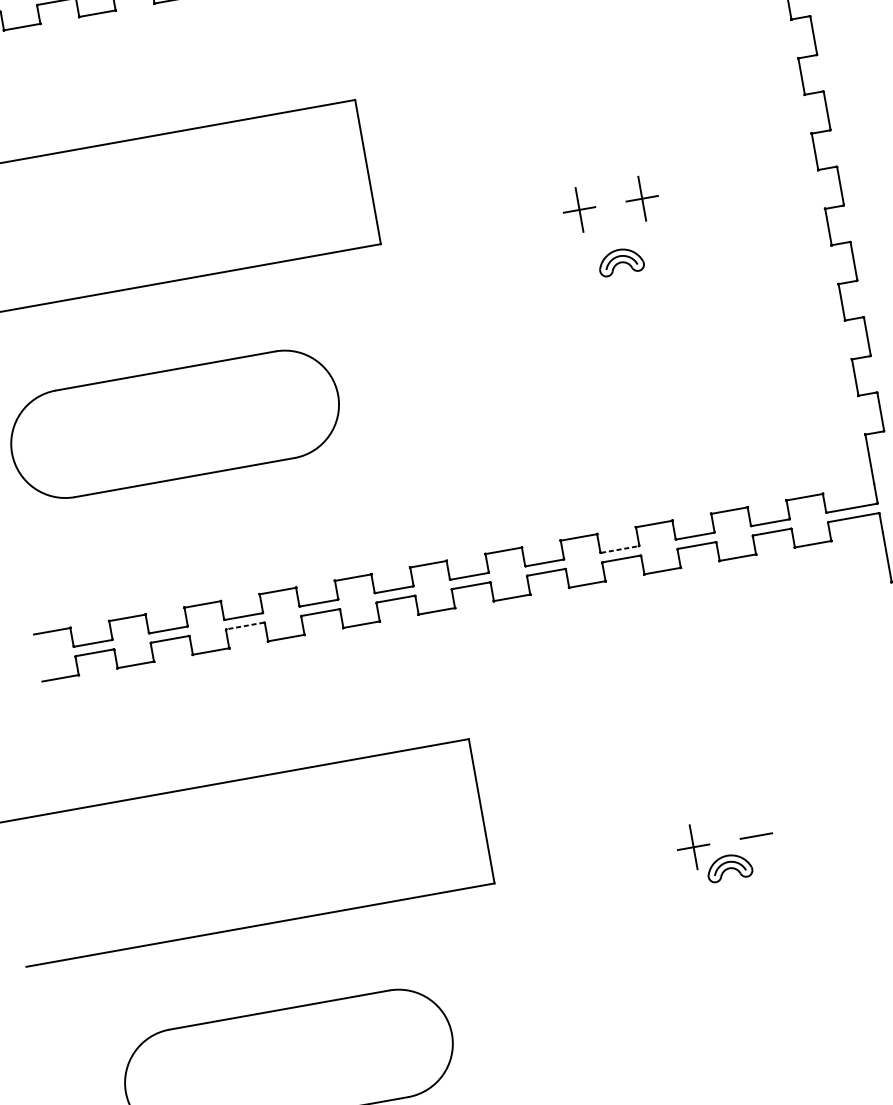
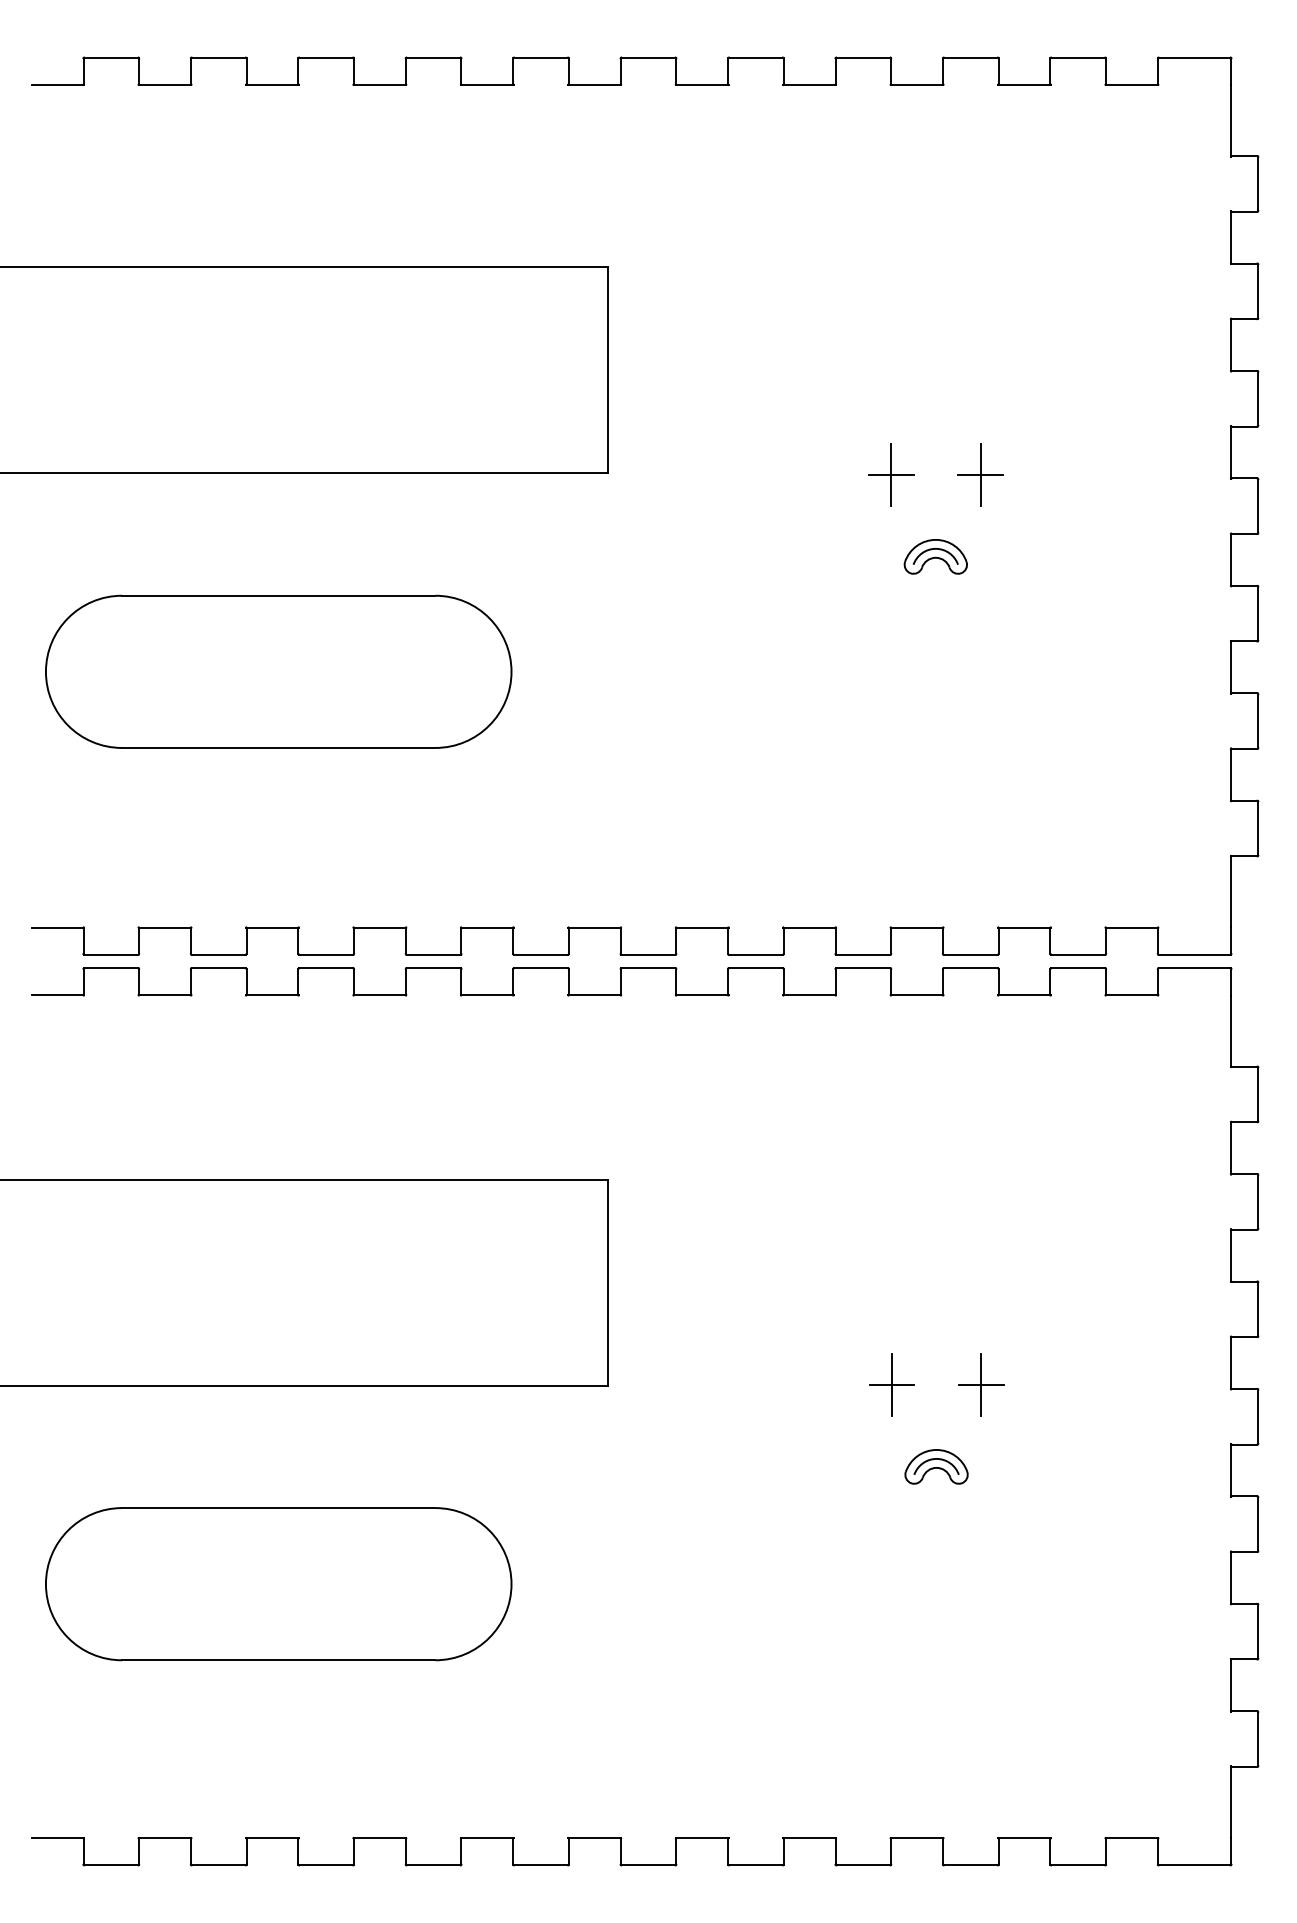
line: (620, 549) -> (863, 954), dashed -> solid
line: (245, 626) -> (326, 968), dashed -> solid
line: (756, 835) -> (981, 1384), added
part: (729, 867) -> (936, 1466), moved

